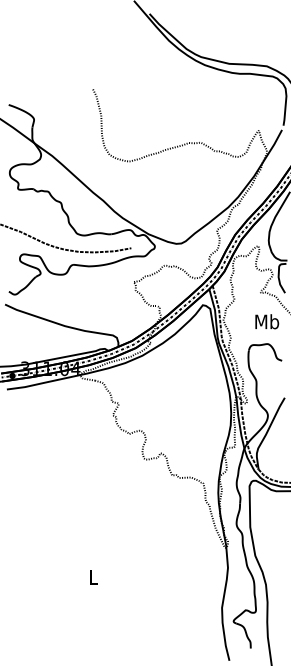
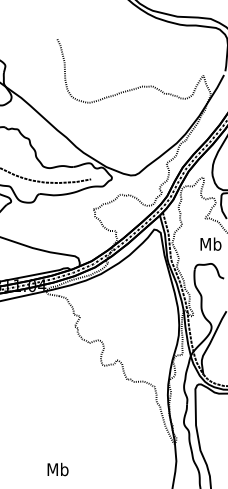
text: (93, 576) -> (57, 468), L -> Mb

